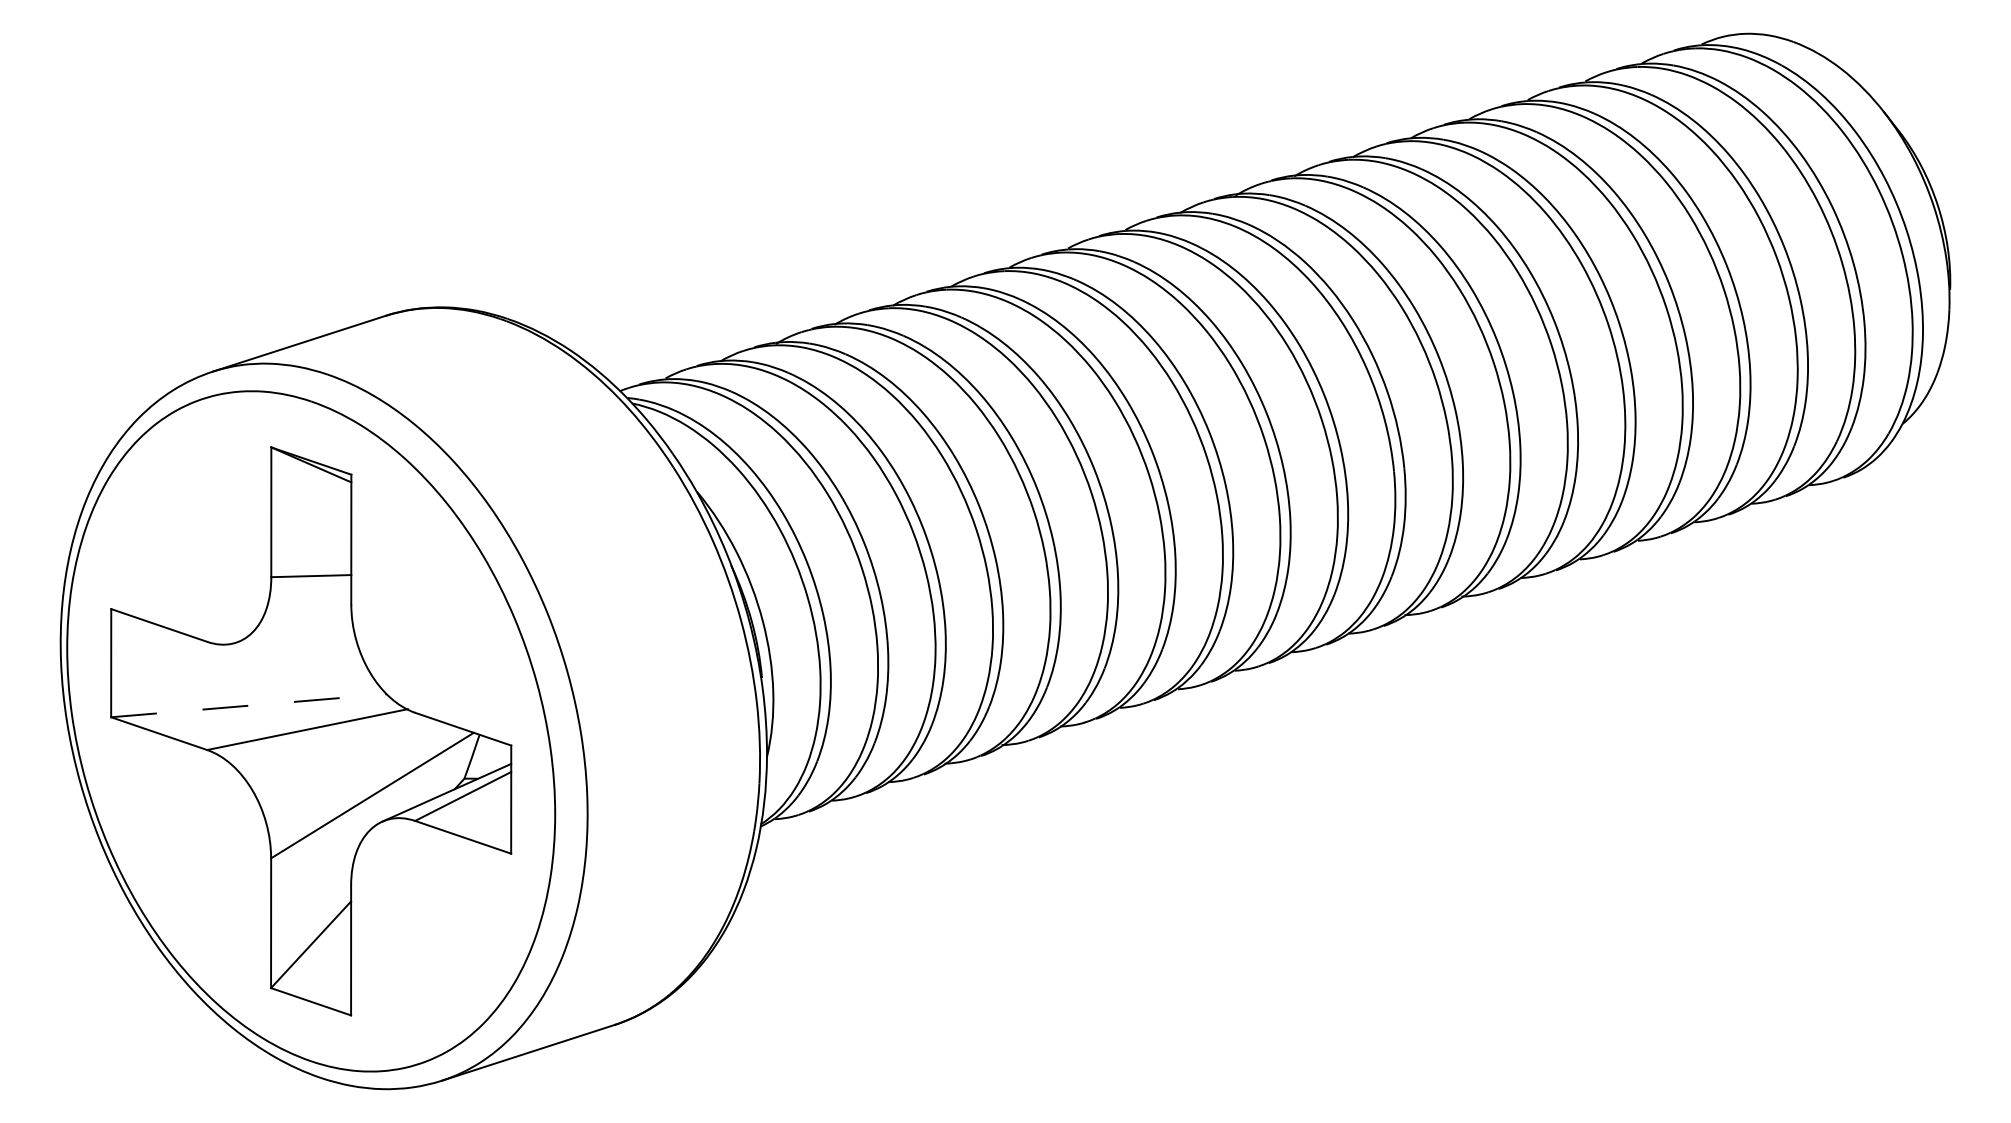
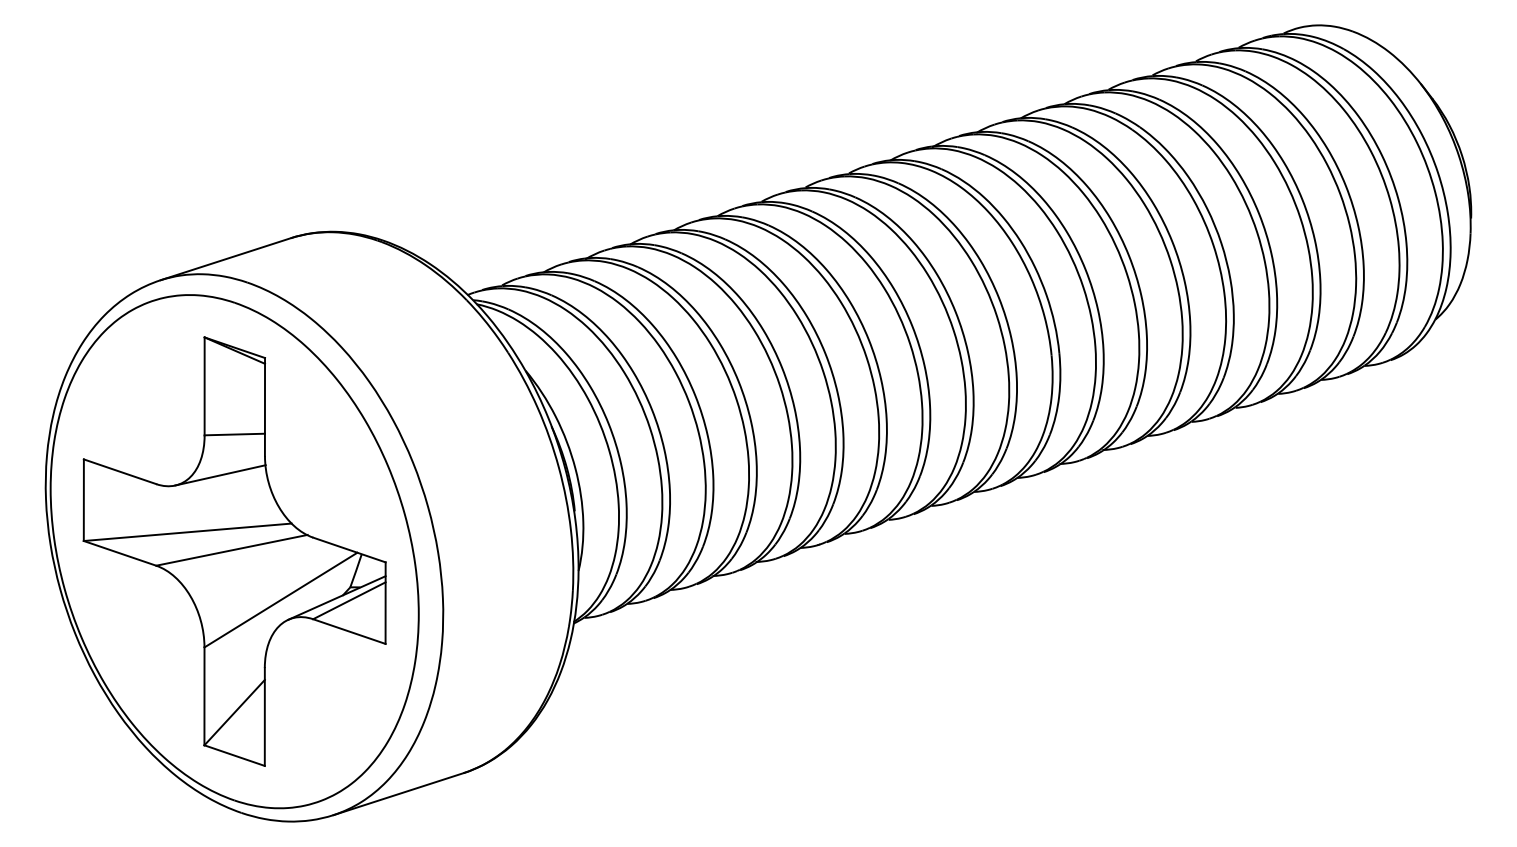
line: (292, 629) -> (220, 474), added
line: (249, 705) -> (188, 532), dashed -> solid

